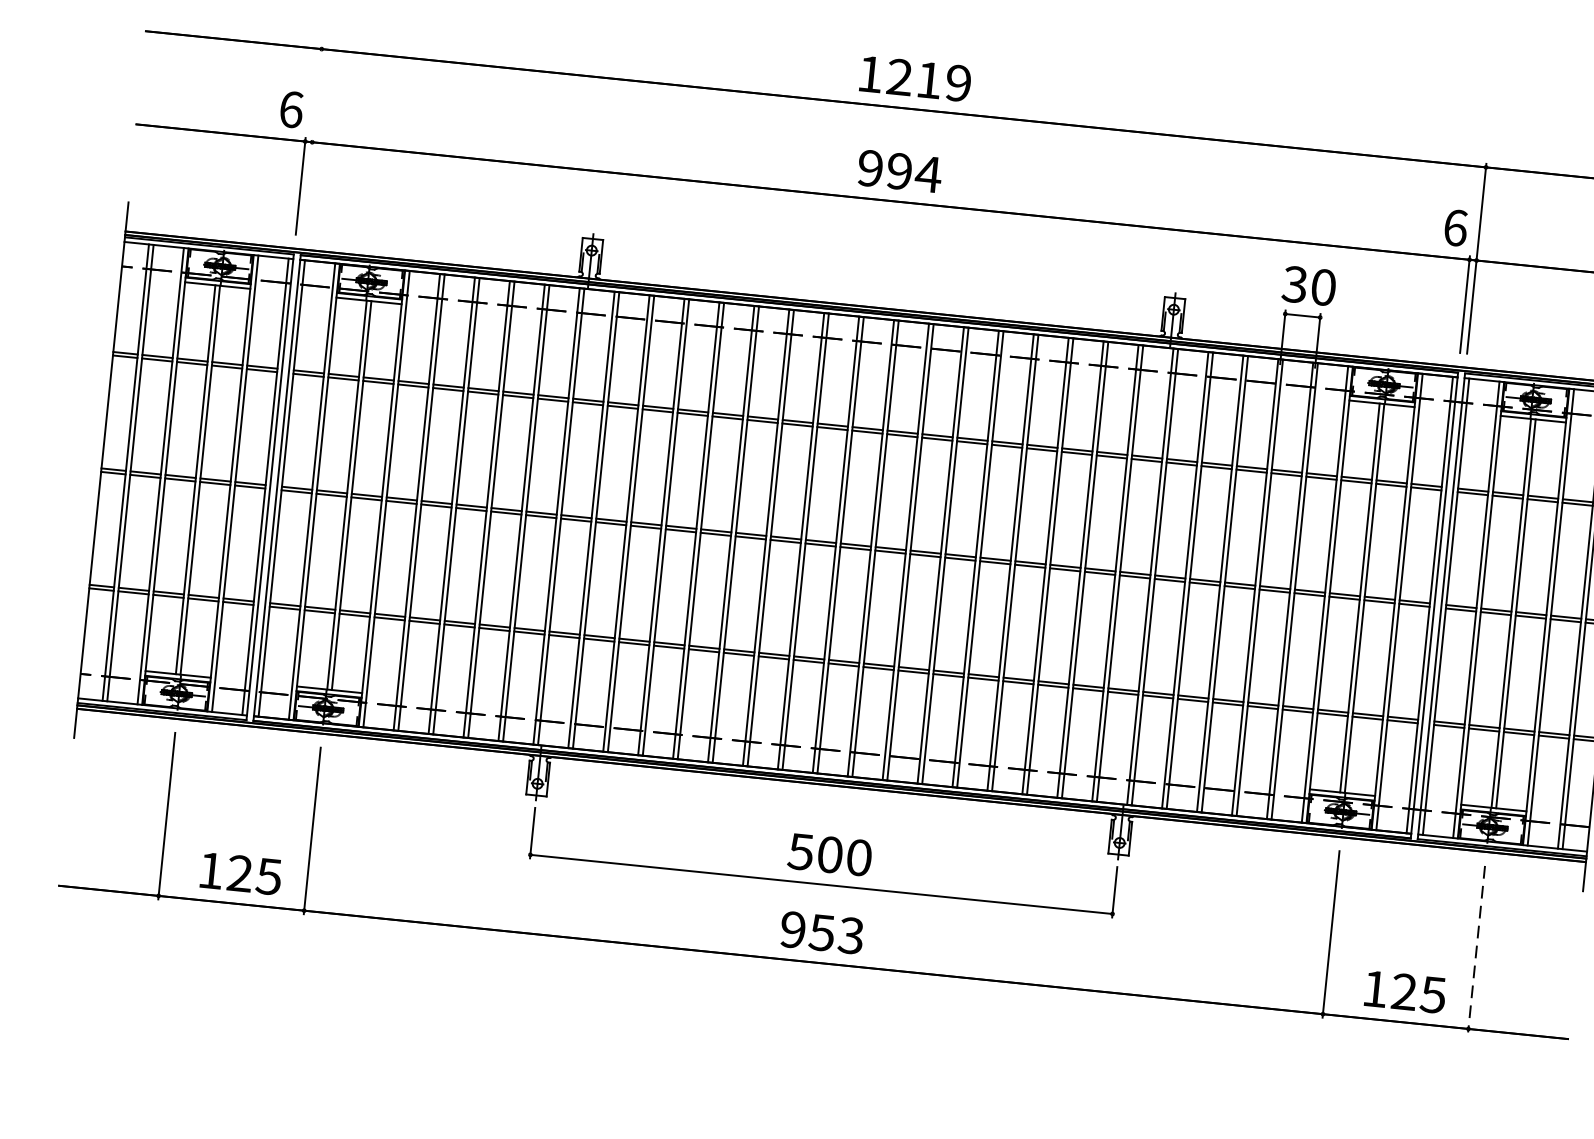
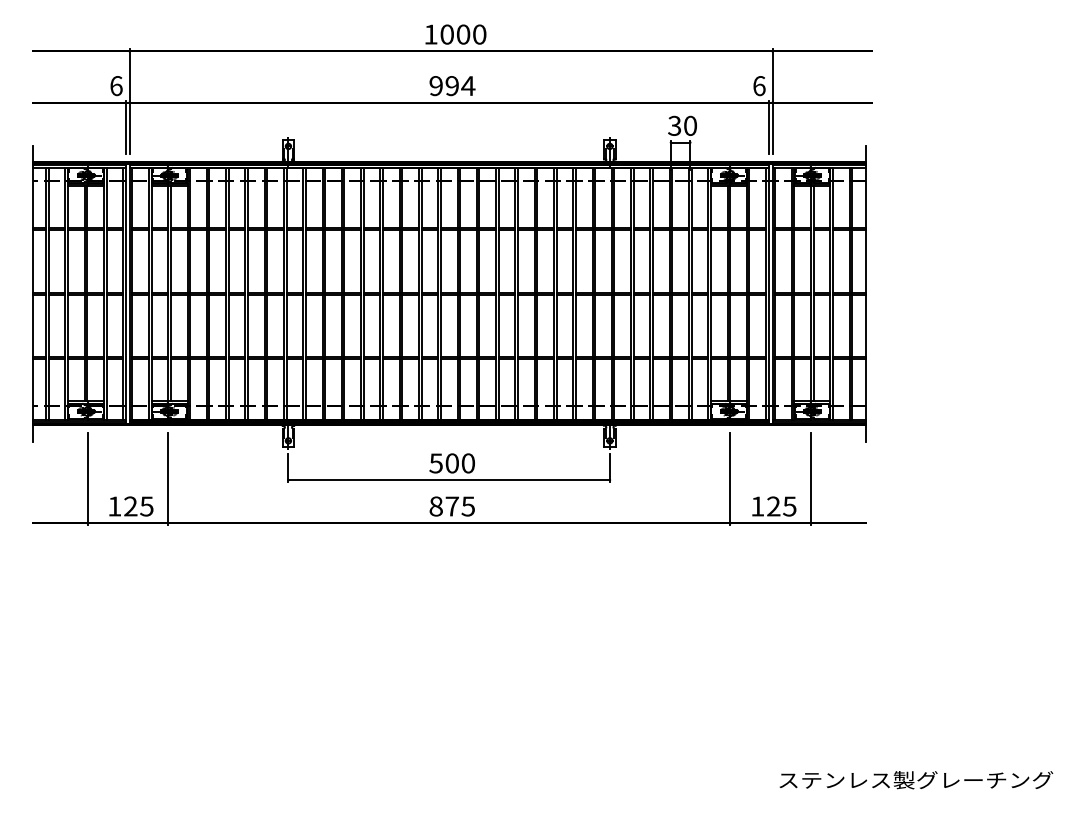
text: (929, 80) -> (463, 34), 1219 -> 1000
line: (312, 140) -> (129, 101), added
text: (820, 932) -> (451, 506), 953 -> 875
line: (1475, 949) -> (810, 479), dashed -> solid

